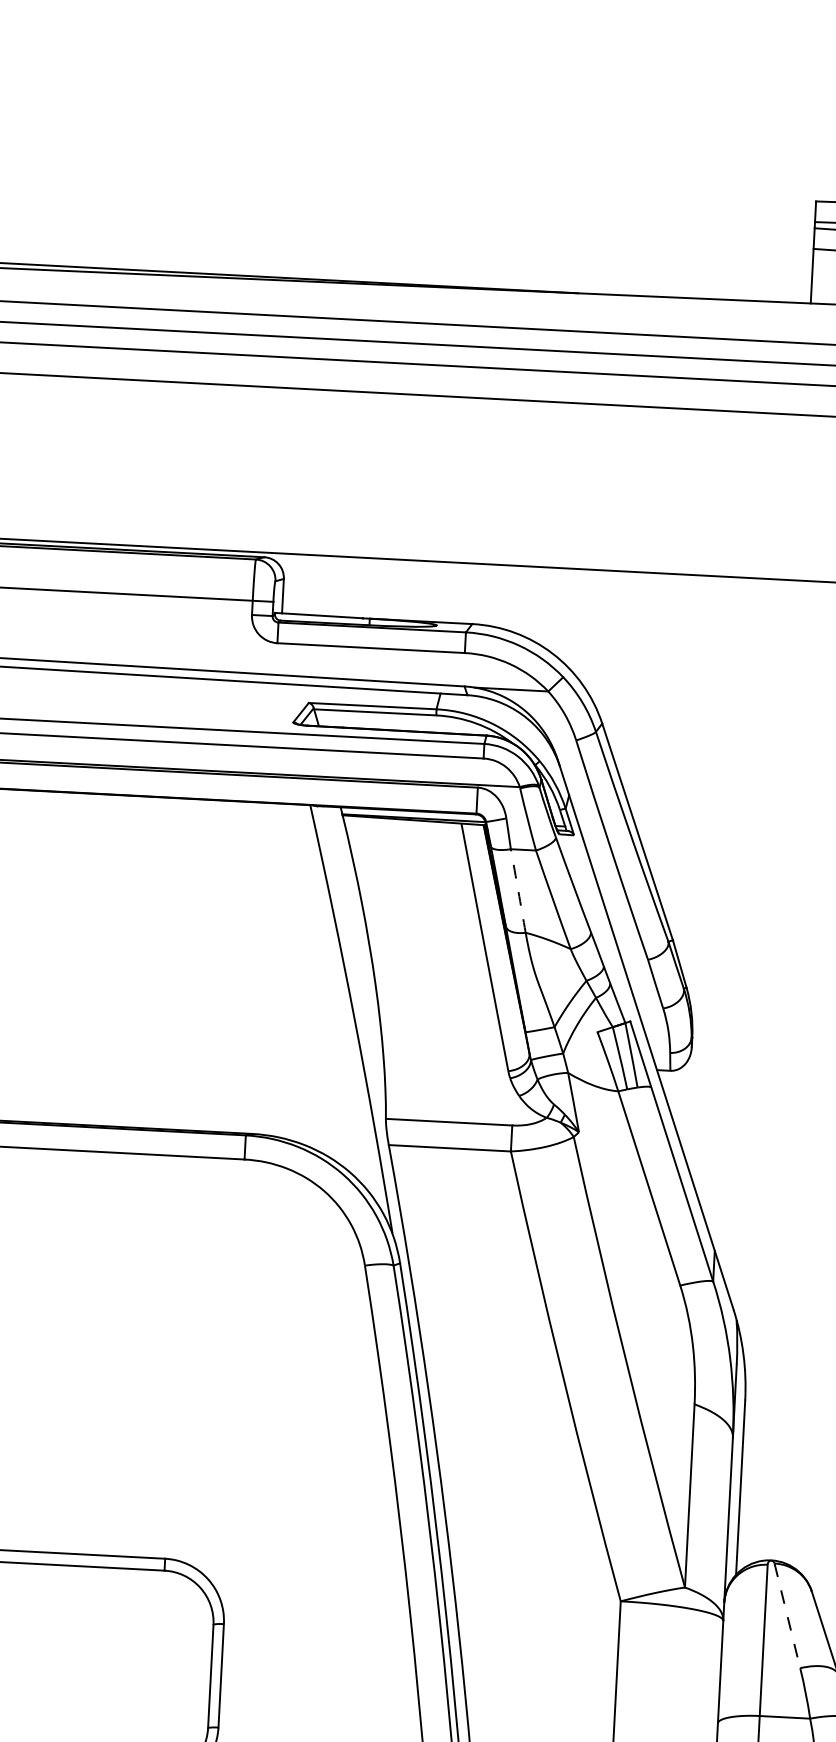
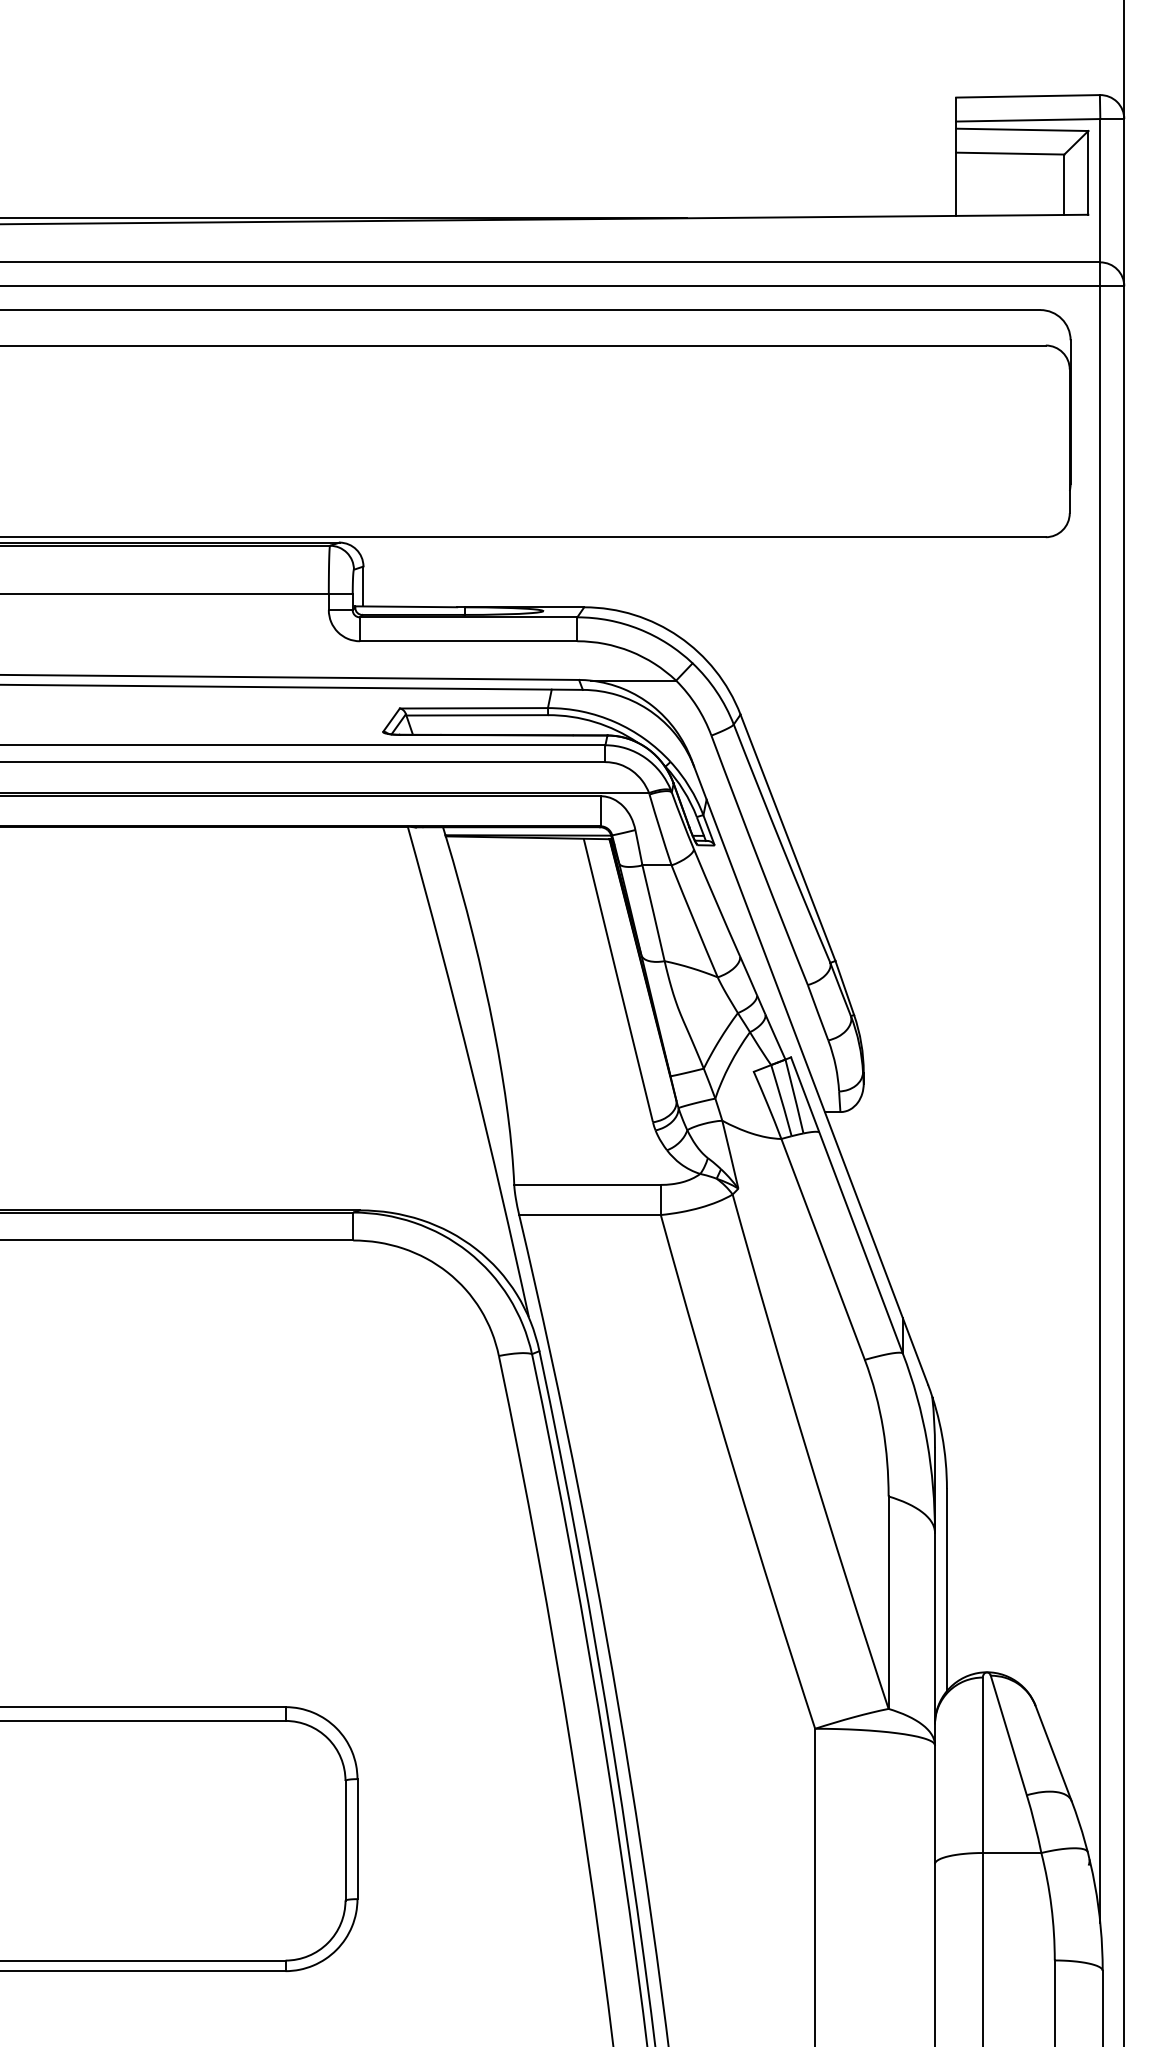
arc: (518, 891) -> (653, 913), dashed -> solid
line: (787, 1615) -> (1008, 1735), dashed -> solid

